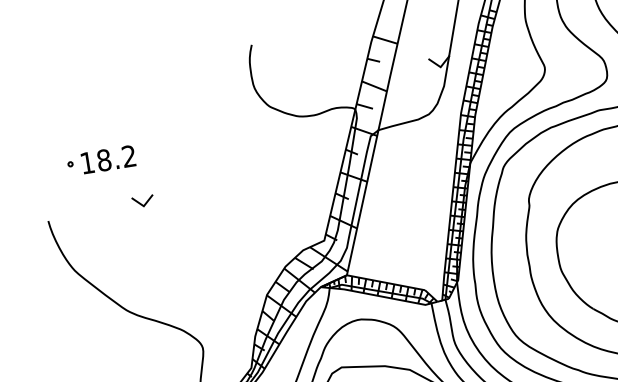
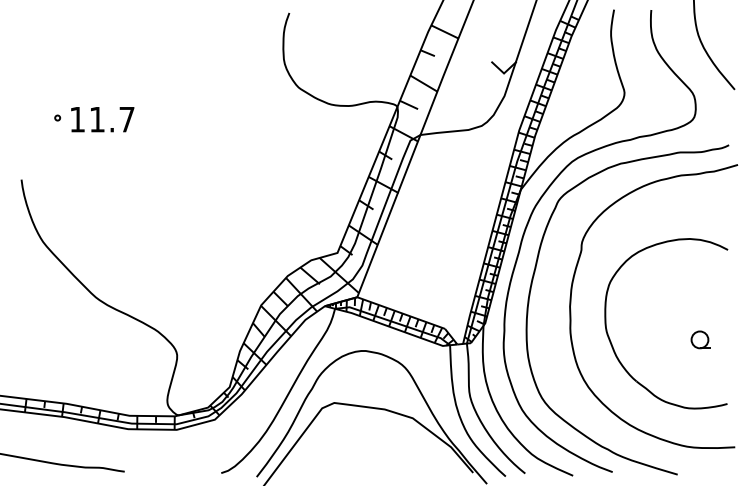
text: (116, 158) -> (111, 119), 18.2 -> 11.7
part: (142, 201) -> (134, 174), removed

